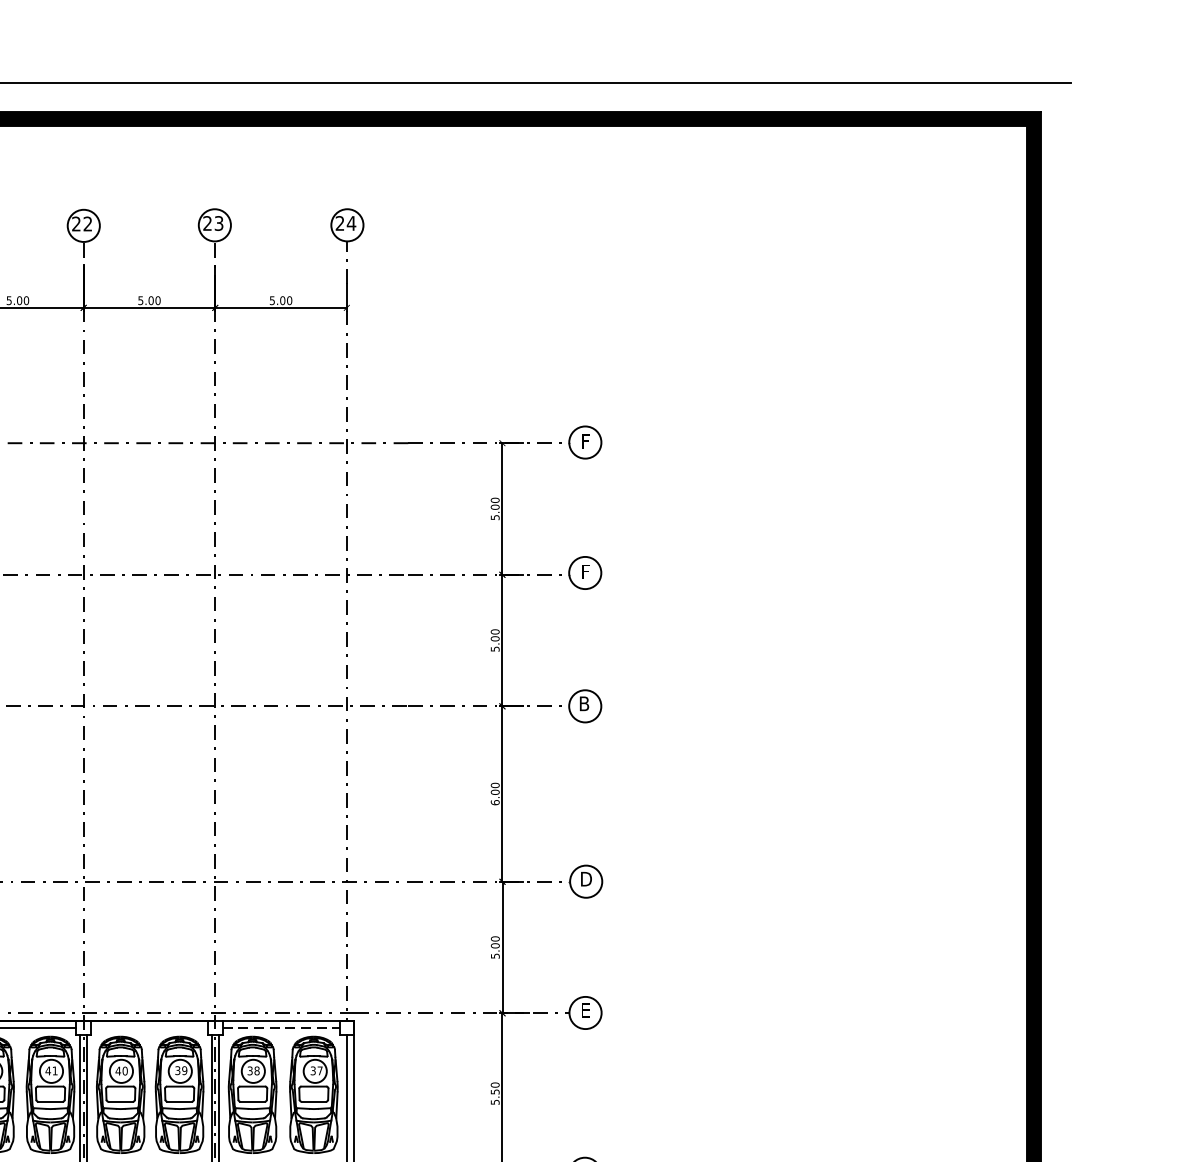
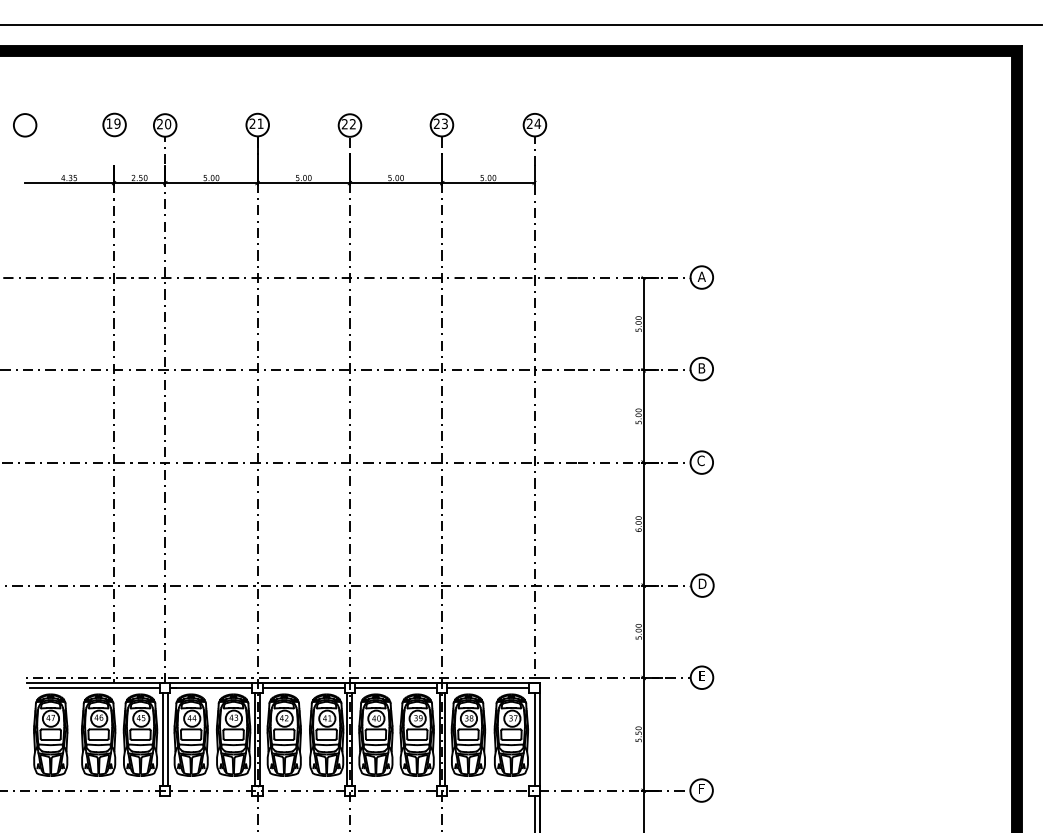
text: (584, 441) -> (701, 276), F -> A
text: (584, 572) -> (701, 368), F -> B
text: (583, 703) -> (700, 460), B -> C
line: (150, 1028) -> (396, 688), added
line: (281, 1028) -> (488, 688), dashed -> solid

